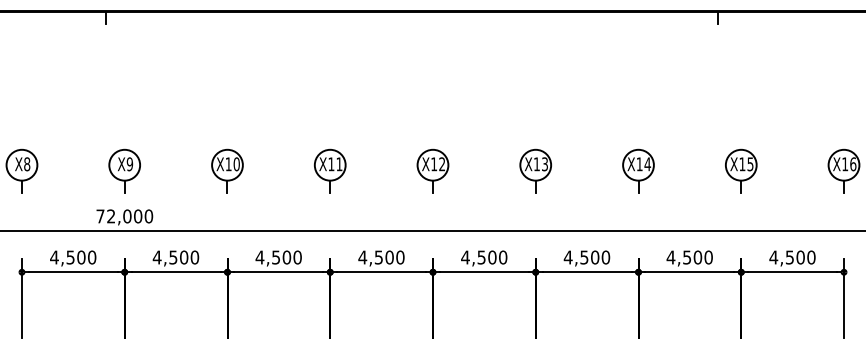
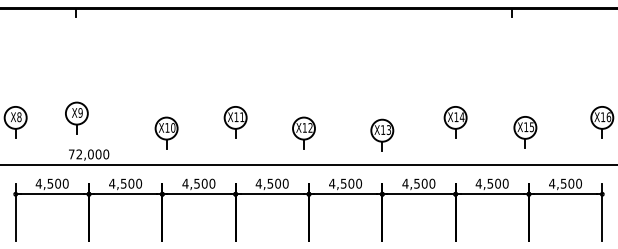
part: (124, 170) -> (76, 117), moved
part: (227, 170) -> (166, 132), moved
part: (432, 170) -> (303, 132), moved
part: (535, 170) -> (382, 134), moved
part: (741, 170) -> (525, 131), moved

